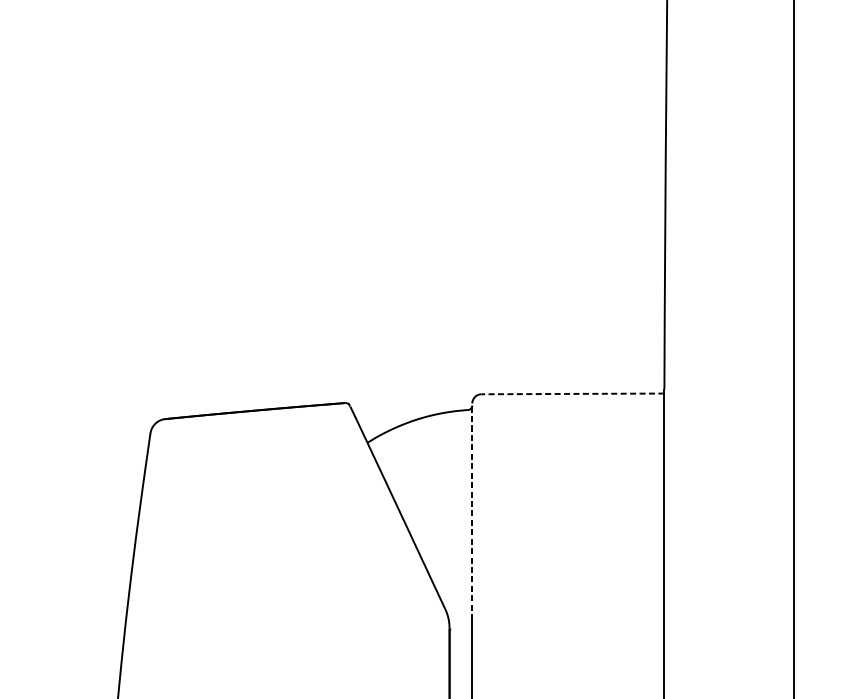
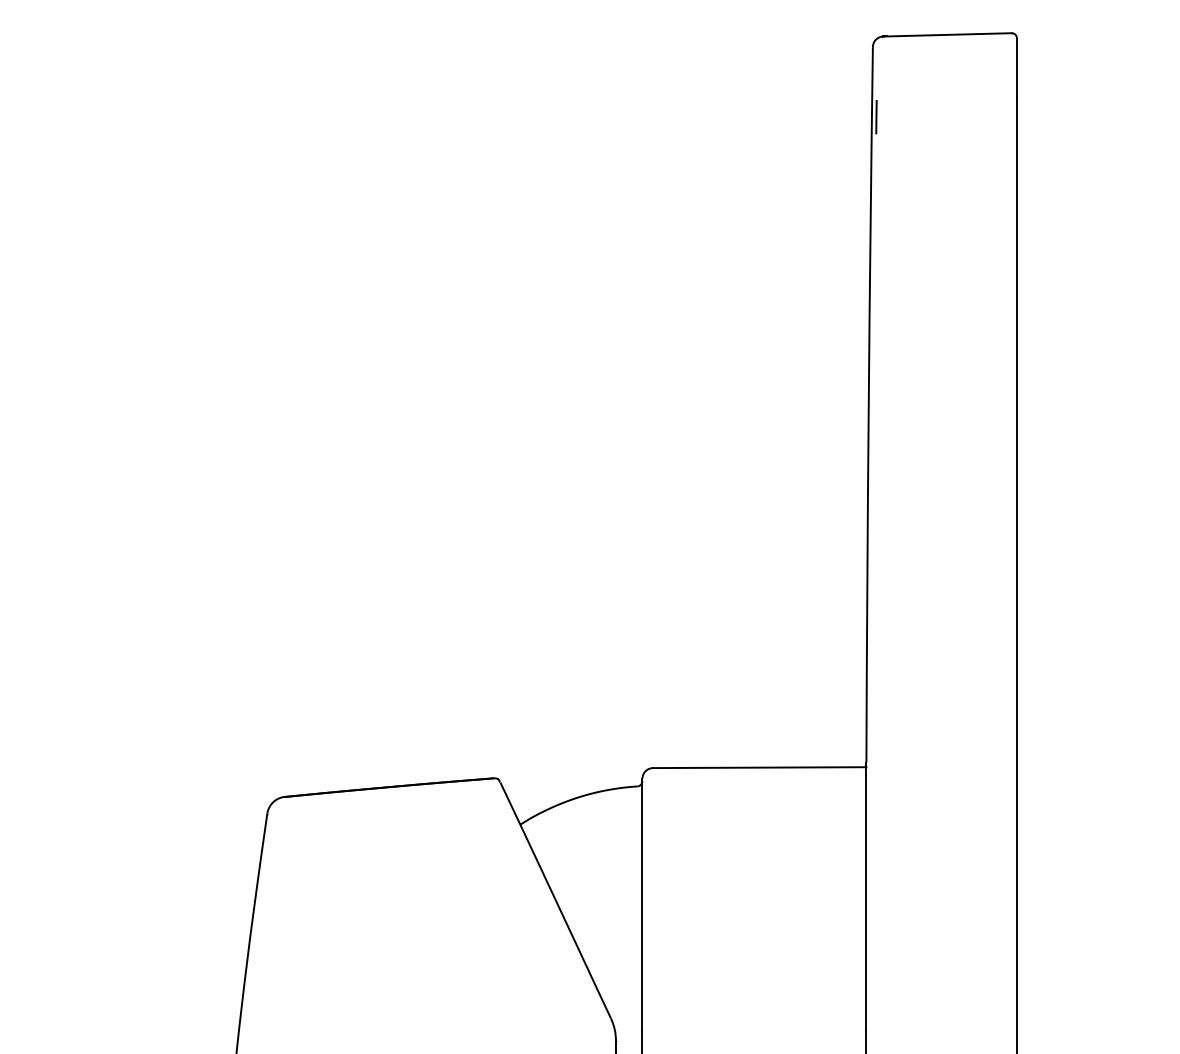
line: (572, 393) -> (759, 767), dashed -> solid
line: (472, 511) -> (642, 904), dashed -> solid

